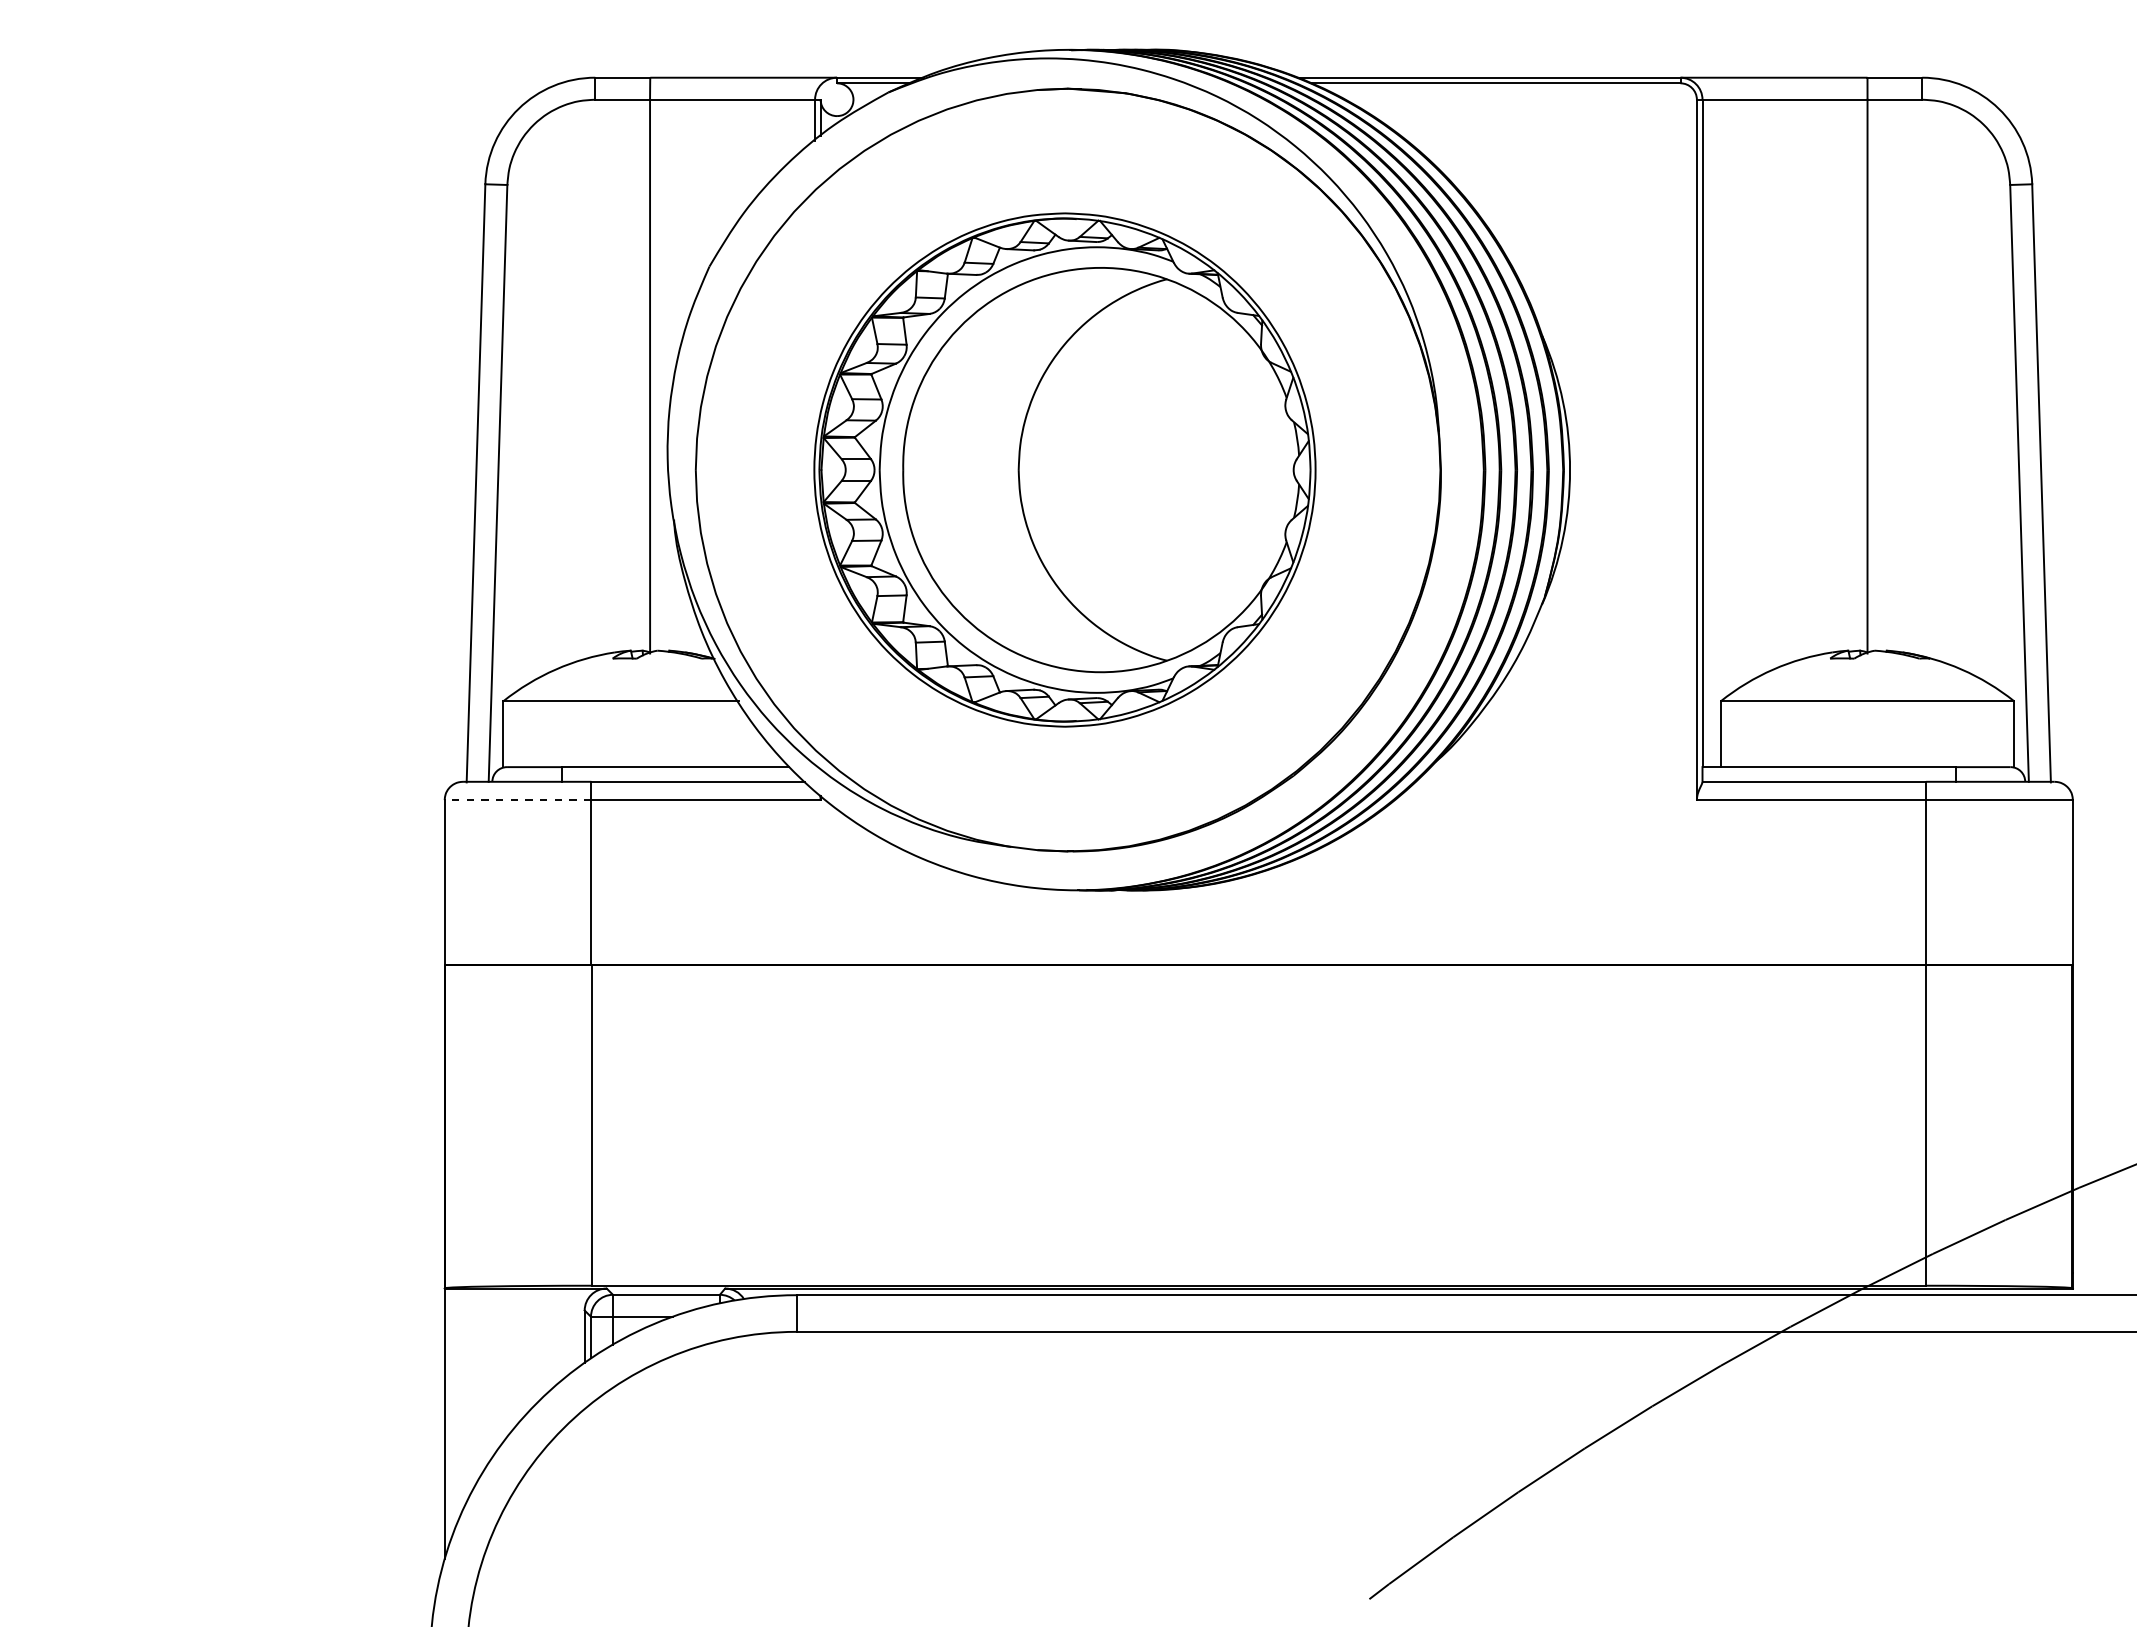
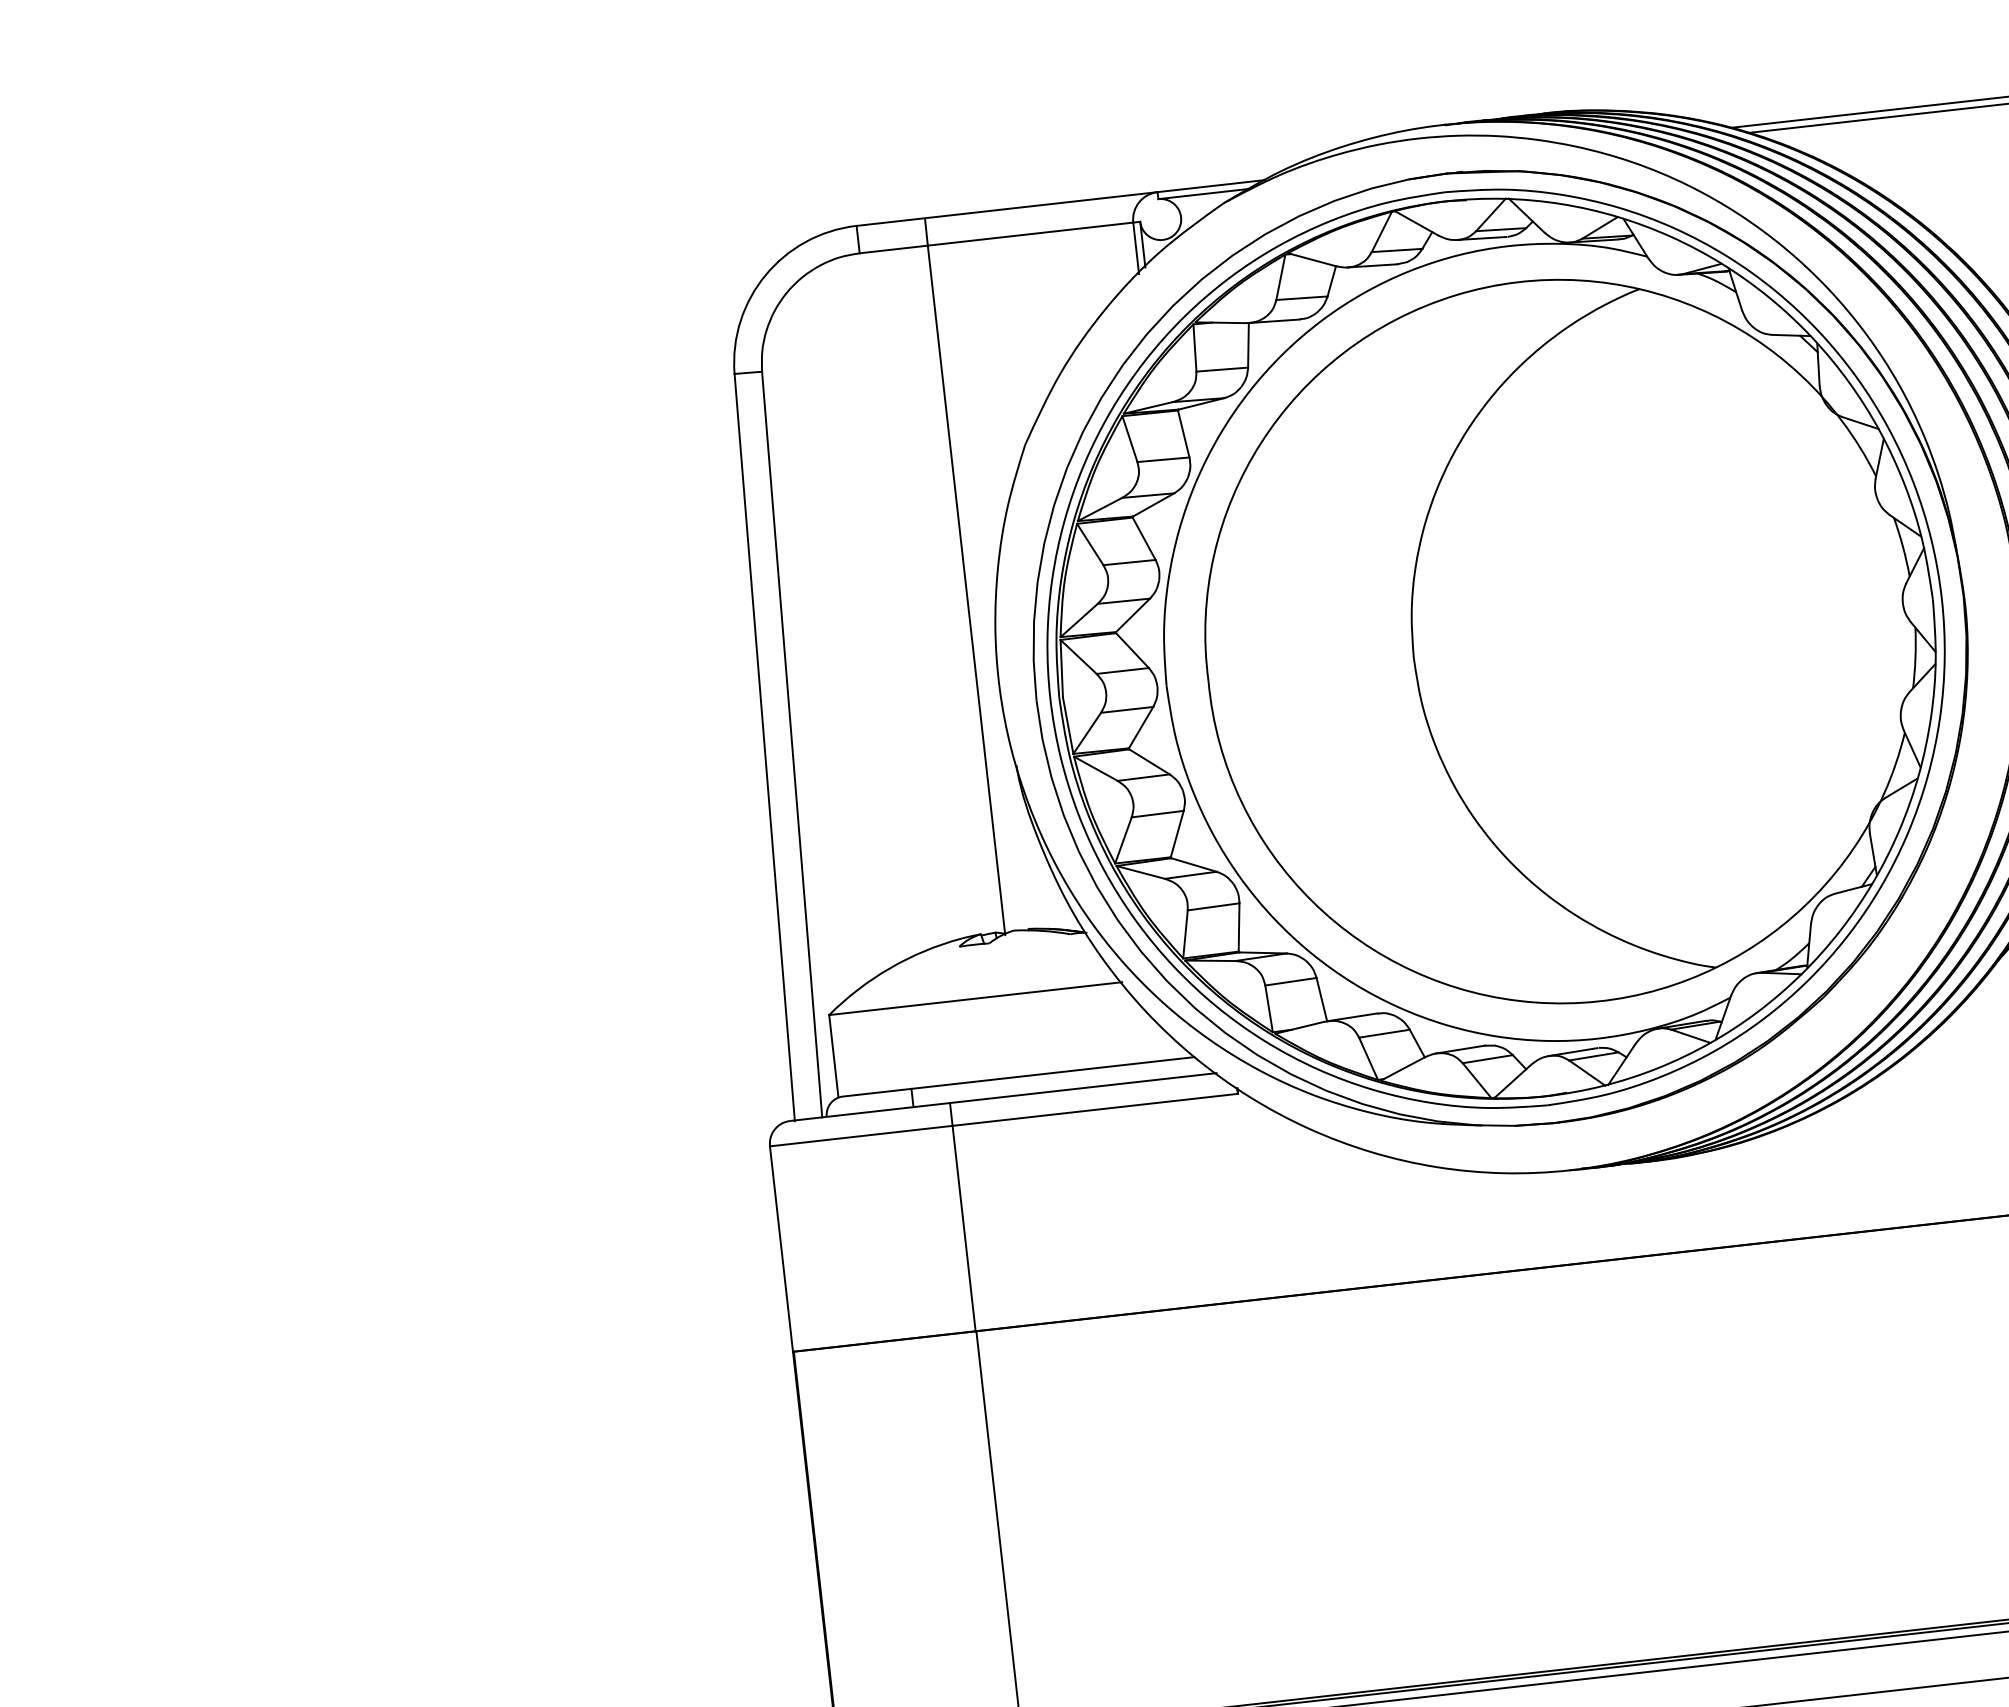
part: (1064, 469) -> (1495, 648), size x1.43
line: (517, 800) -> (860, 1136), dashed -> solid

